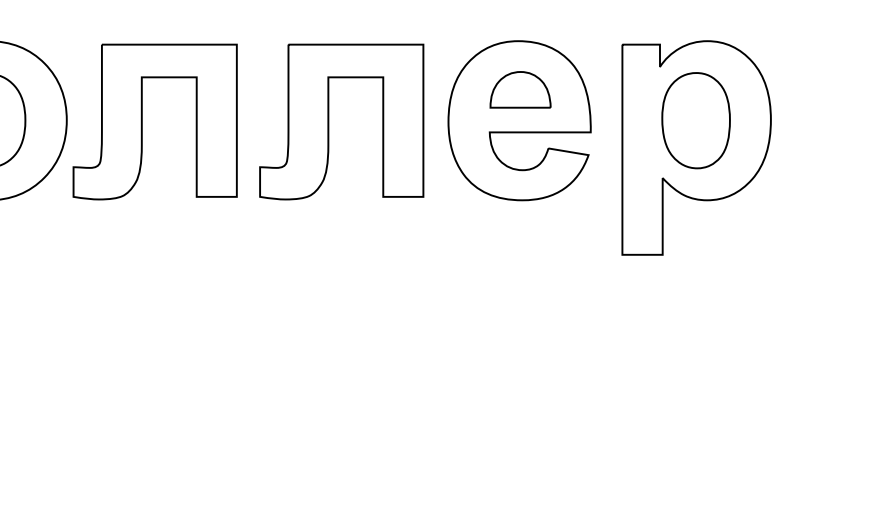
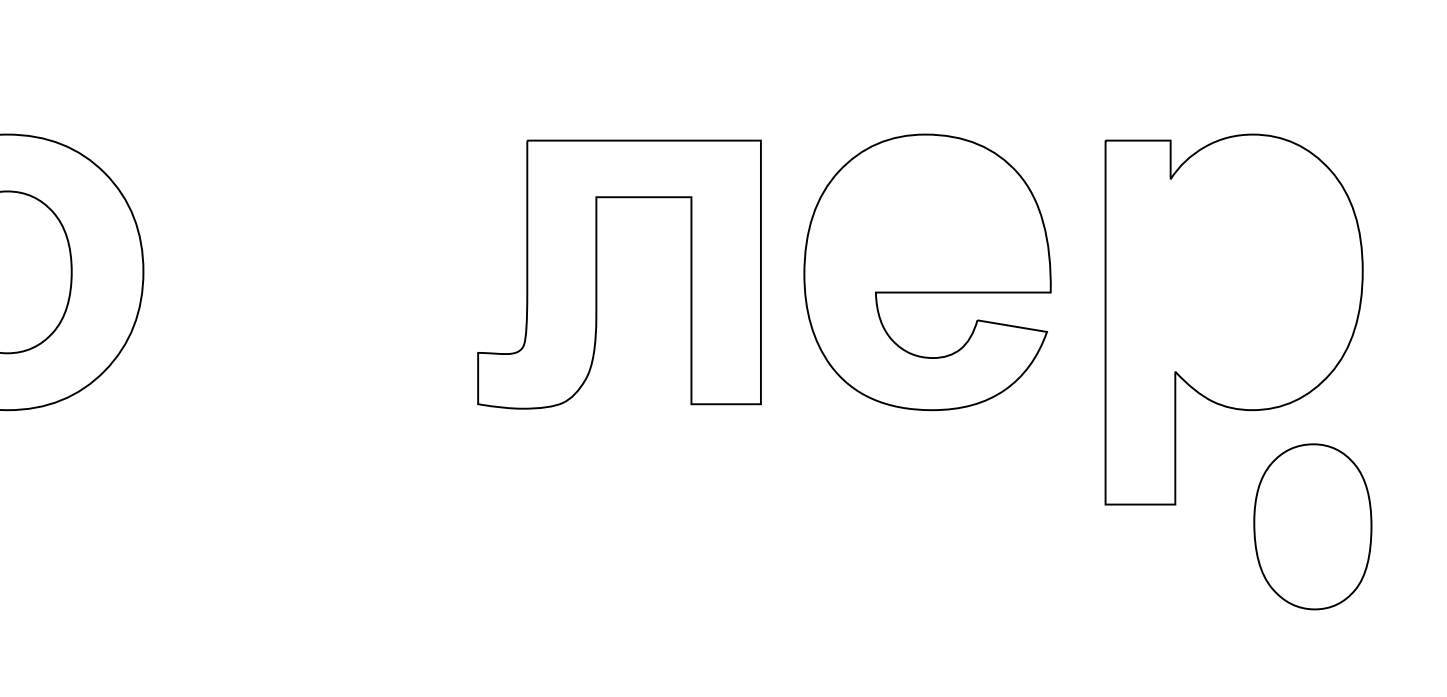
part: (520, 89) -> (929, 218), removed
part: (695, 120) -> (1311, 526), moved
part: (142, 121) -> (274, 273), removed

